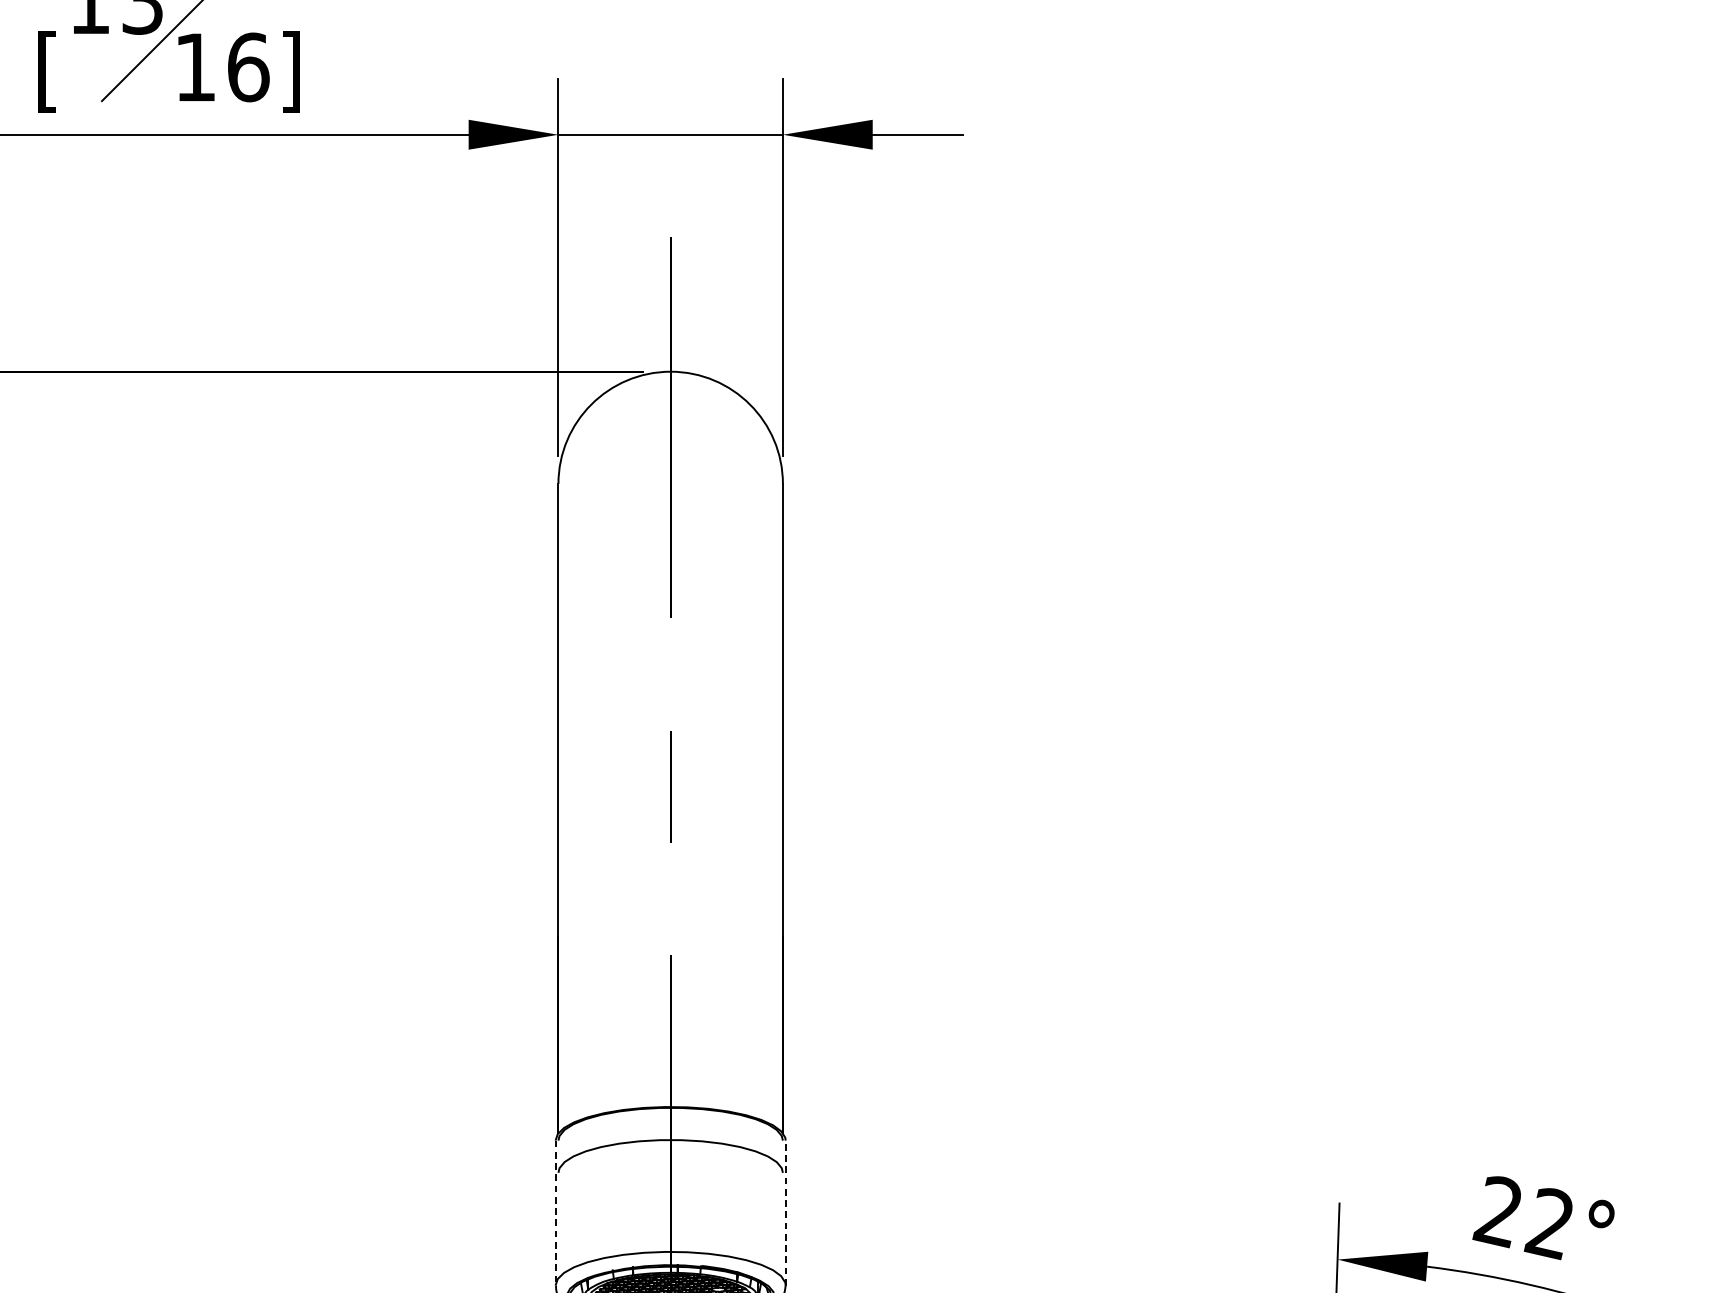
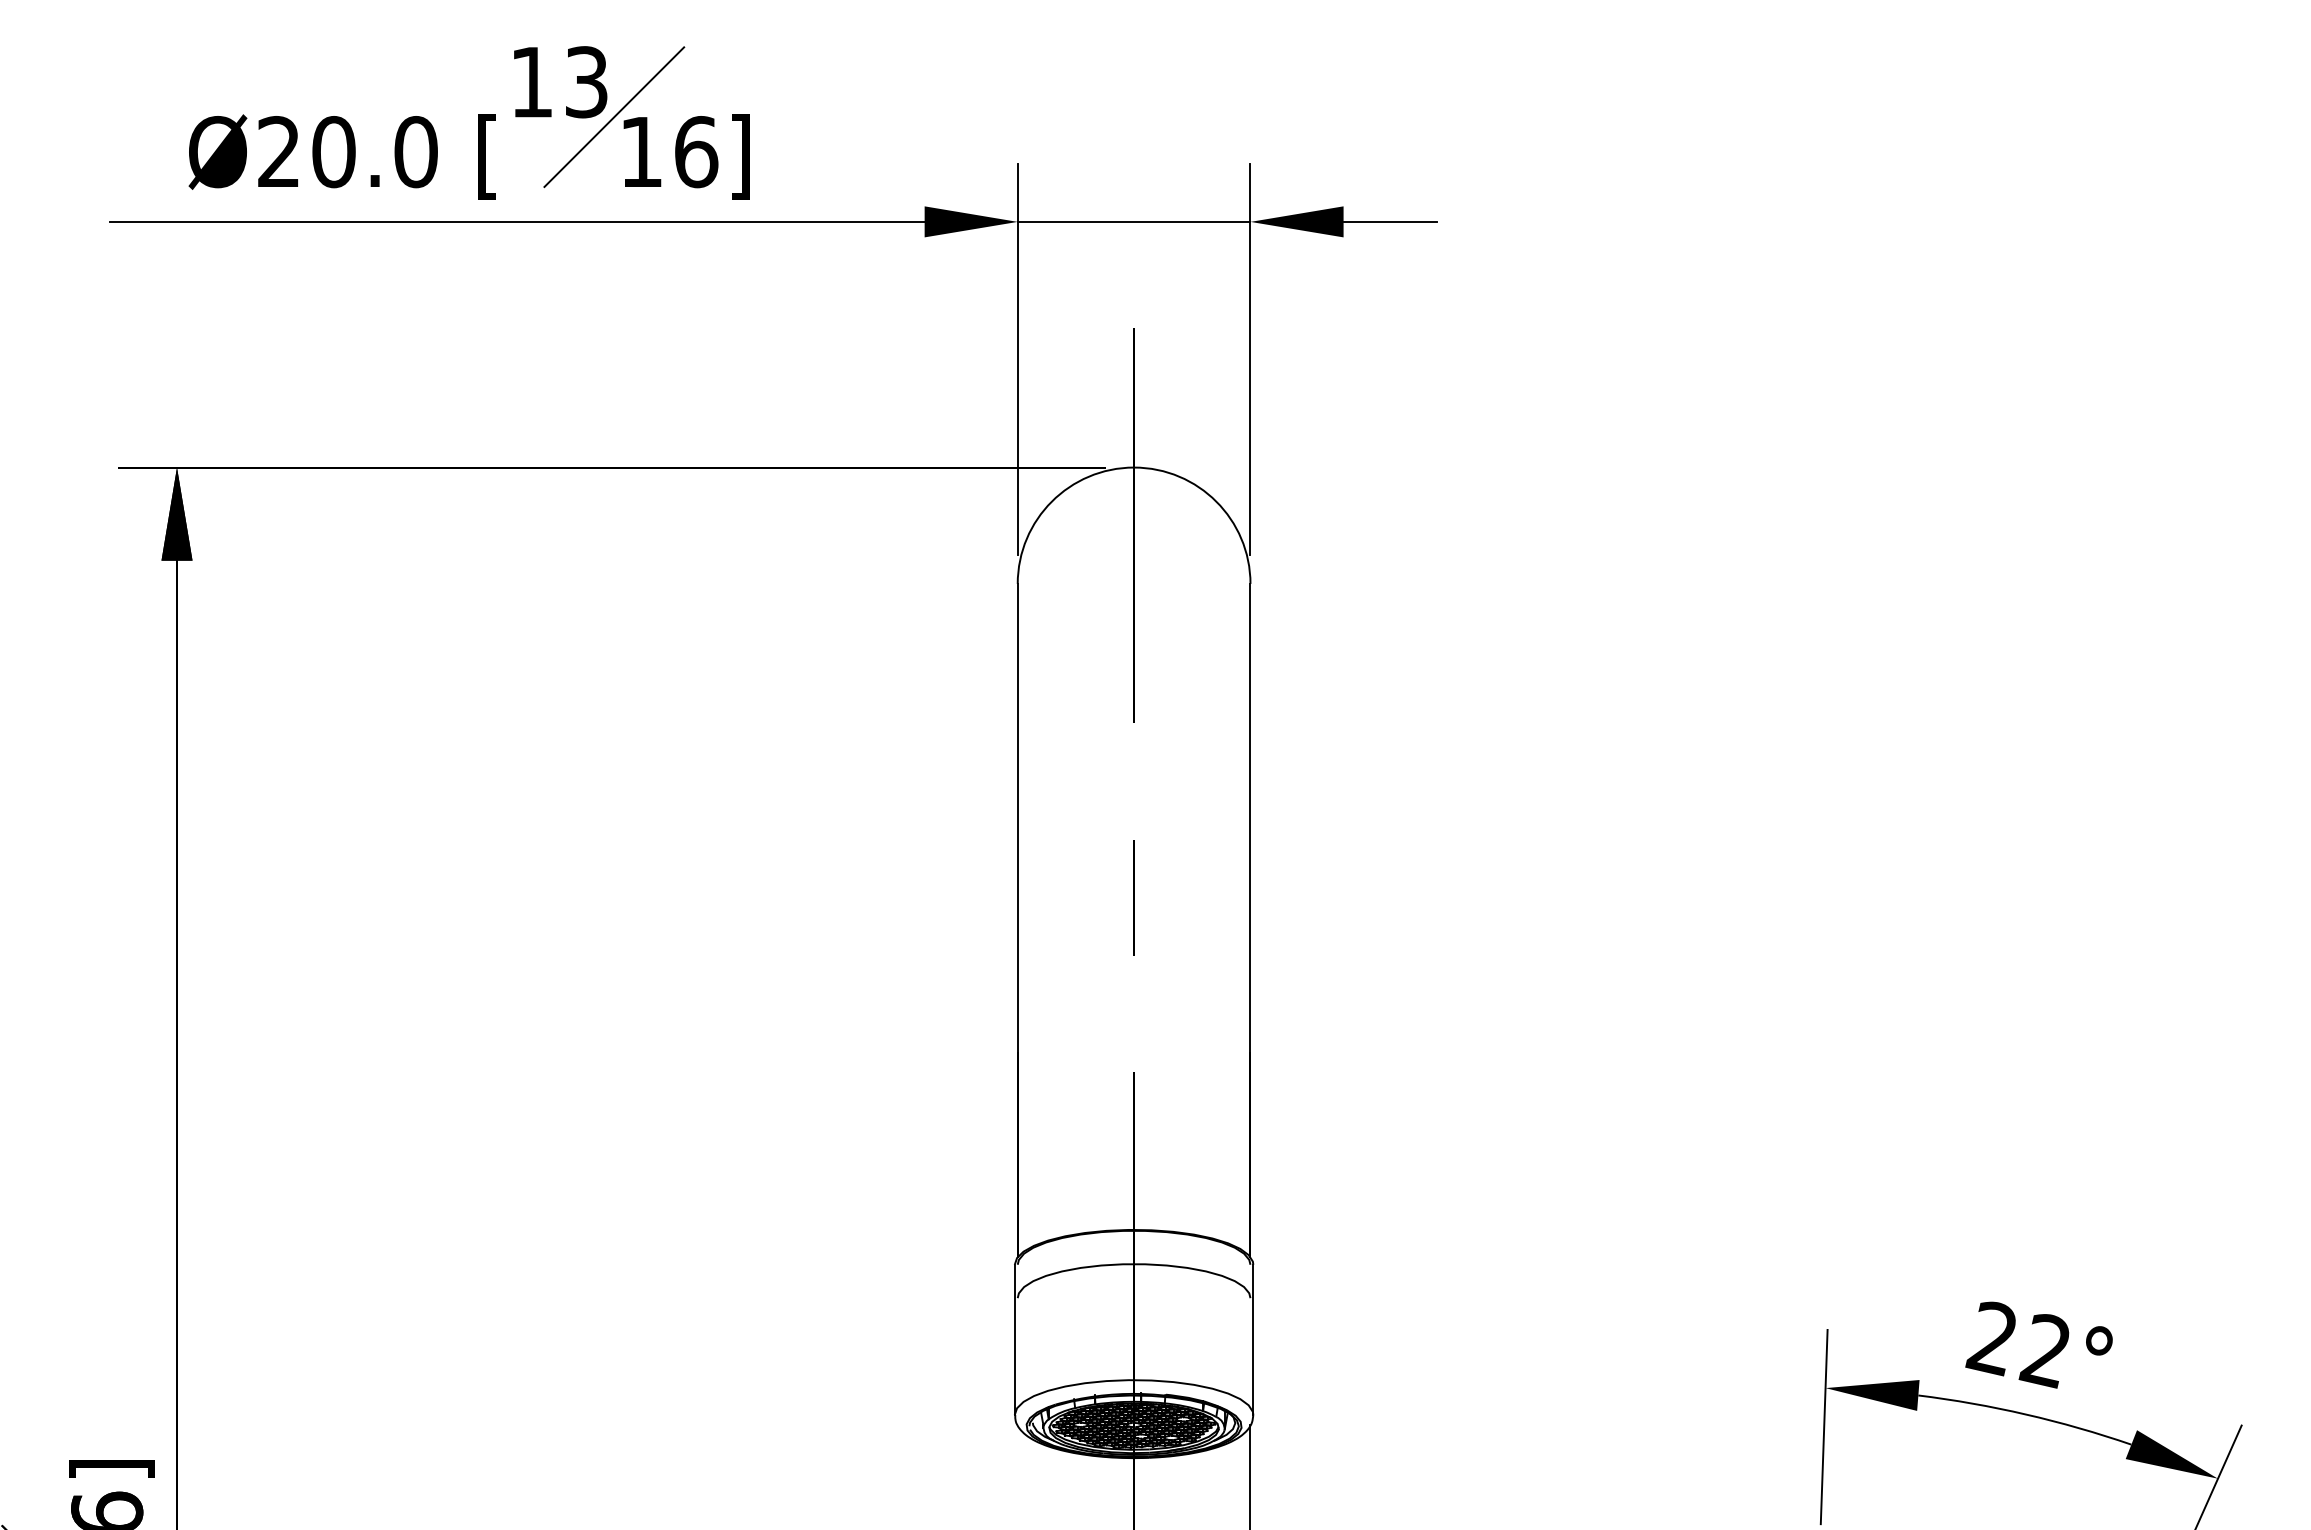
line: (785, 1212) -> (1253, 1339), dashed -> solid
line: (555, 1213) -> (1014, 1340), dashed -> solid

